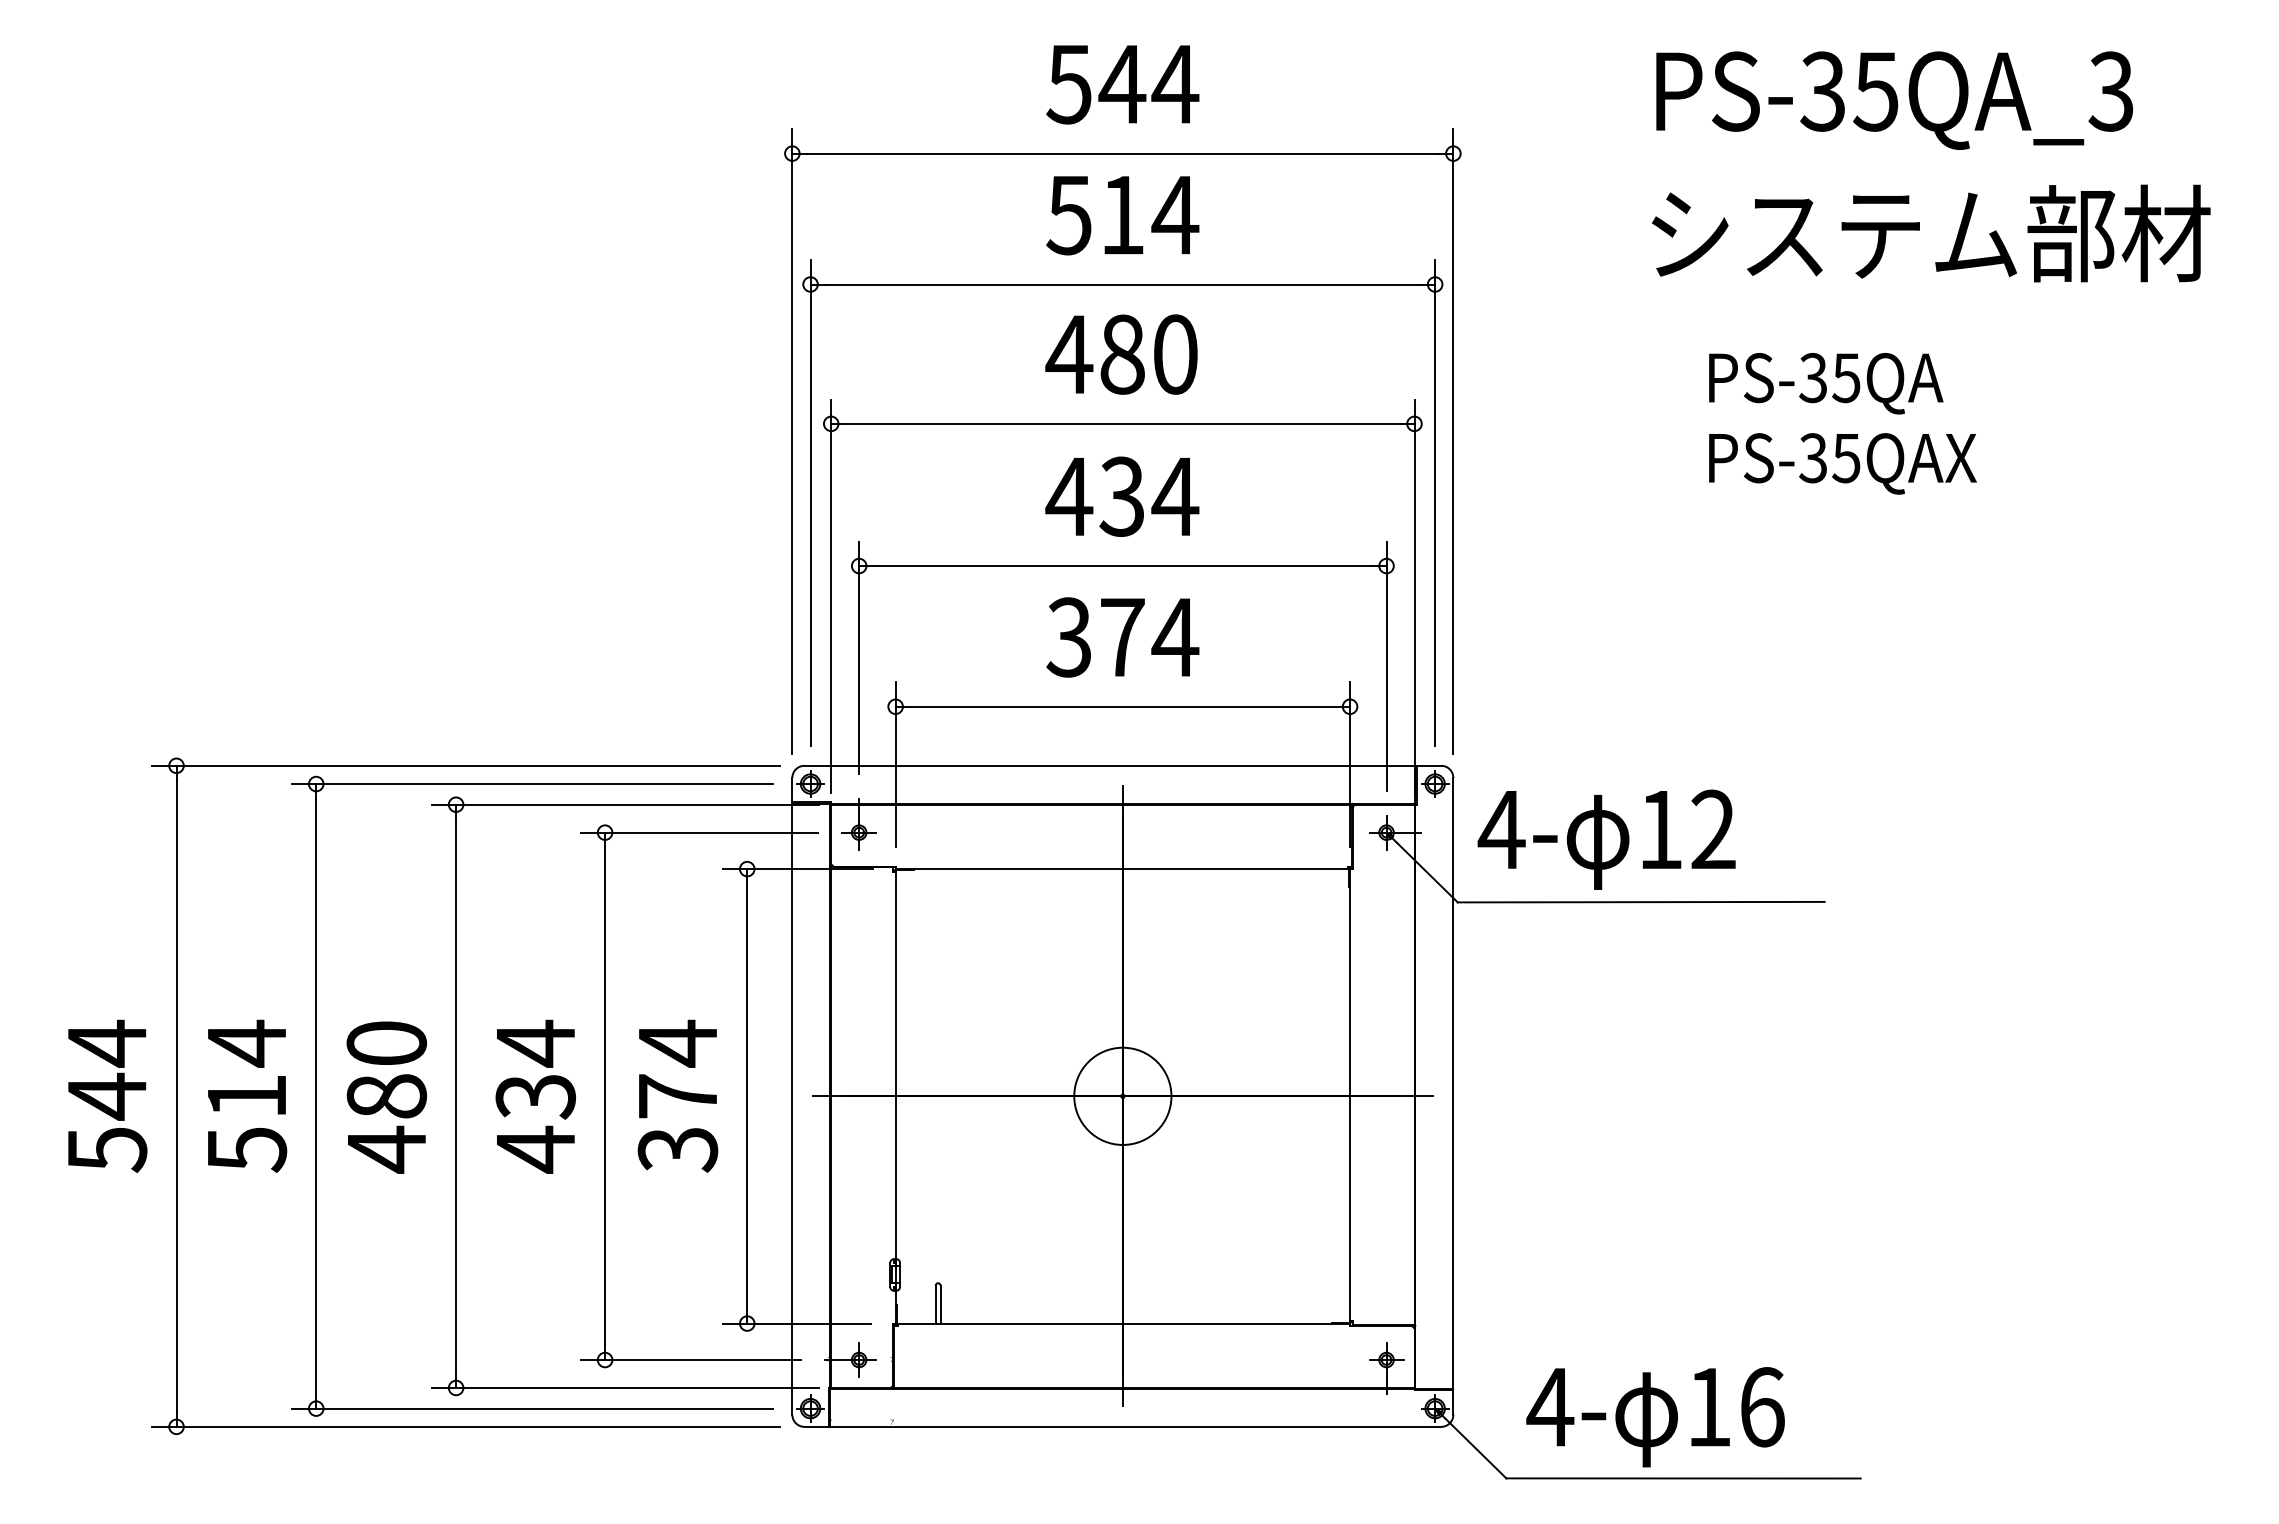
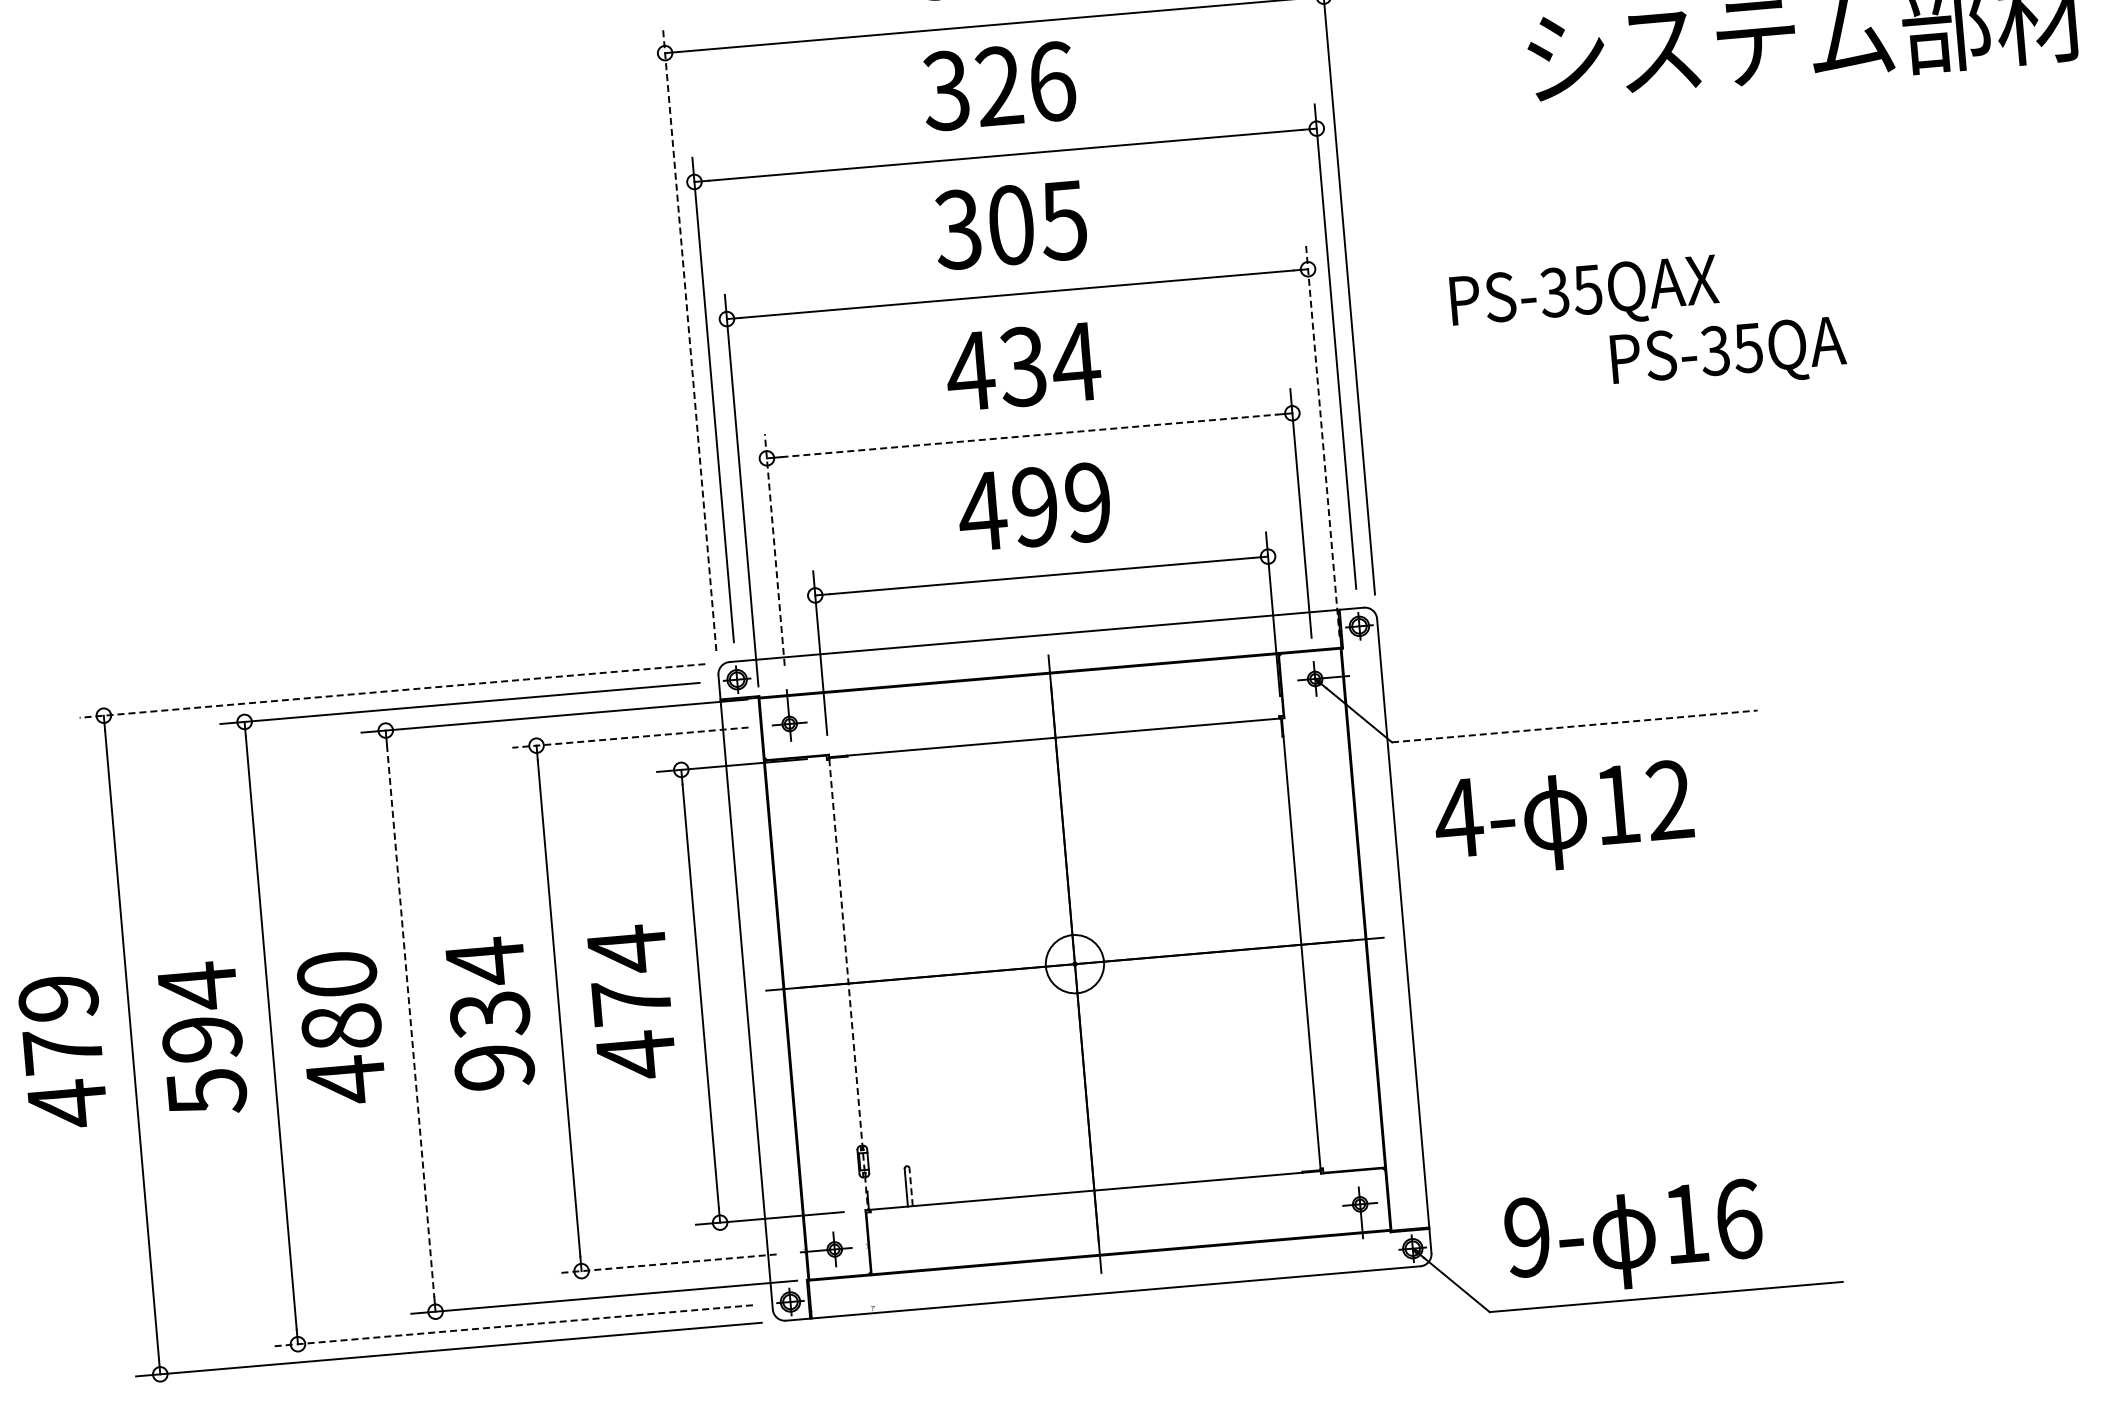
text: (1122, 215) -> (999, 86), 514 -> 326
text: (1121, 354) -> (1010, 225), 480 -> 305
text: (1826, 383) -> (1728, 355), moved
line: (792, 441) -> (689, 339), solid -> dashed
text: (1842, 463) -> (1584, 295), moved
line: (1123, 566) -> (1030, 436), solid -> dashed
line: (1414, 595) -> (1322, 440), solid -> dashed
text: (1122, 637) -> (1035, 507), 374 -> 499
line: (859, 657) -> (775, 549), solid -> dashed
line: (466, 765) -> (392, 690), solid -> dashed
line: (699, 832) -> (630, 737), solid -> dashed
text: (1606, 839) -> (1563, 819), moved
line: (1641, 902) -> (1575, 726), solid -> dashed
circle: (1122, 1095) -> (1074, 963), size x0.6
text: (107, 1096) -> (63, 1051), 544 -> 479
text: (246, 1096) -> (201, 1039), 514 -> 594
line: (456, 1096) -> (411, 1021), solid -> dashed
line: (895, 1097) -> (848, 984), solid -> dashed
text: (535, 1149) -> (494, 1067), 434 -> 934
text: (677, 1149) -> (635, 1055), 374 -> 474
line: (940, 1304) -> (911, 1187), solid -> dashed
line: (690, 1360) -> (666, 1264), solid -> dashed
text: (1550, 1407) -> (1527, 1237), 4- -> 9-
line: (531, 1408) -> (512, 1325), solid -> dashed

